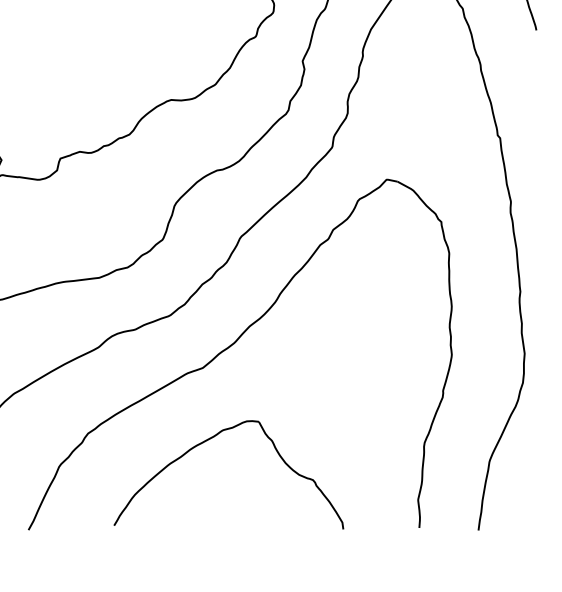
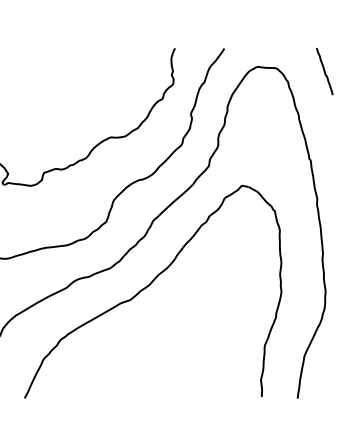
part: (206, 442) -> (132, 345), removed

